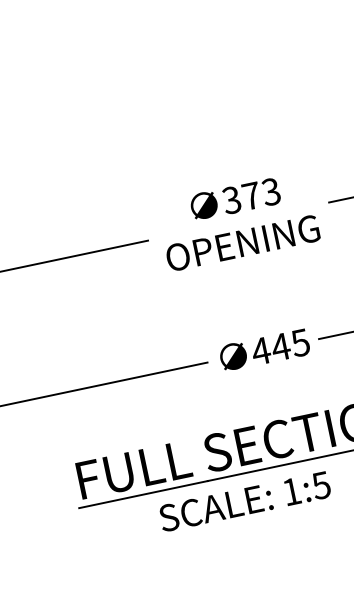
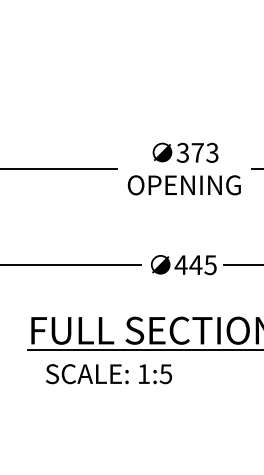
text: (245, 501) -> (109, 374), moved

